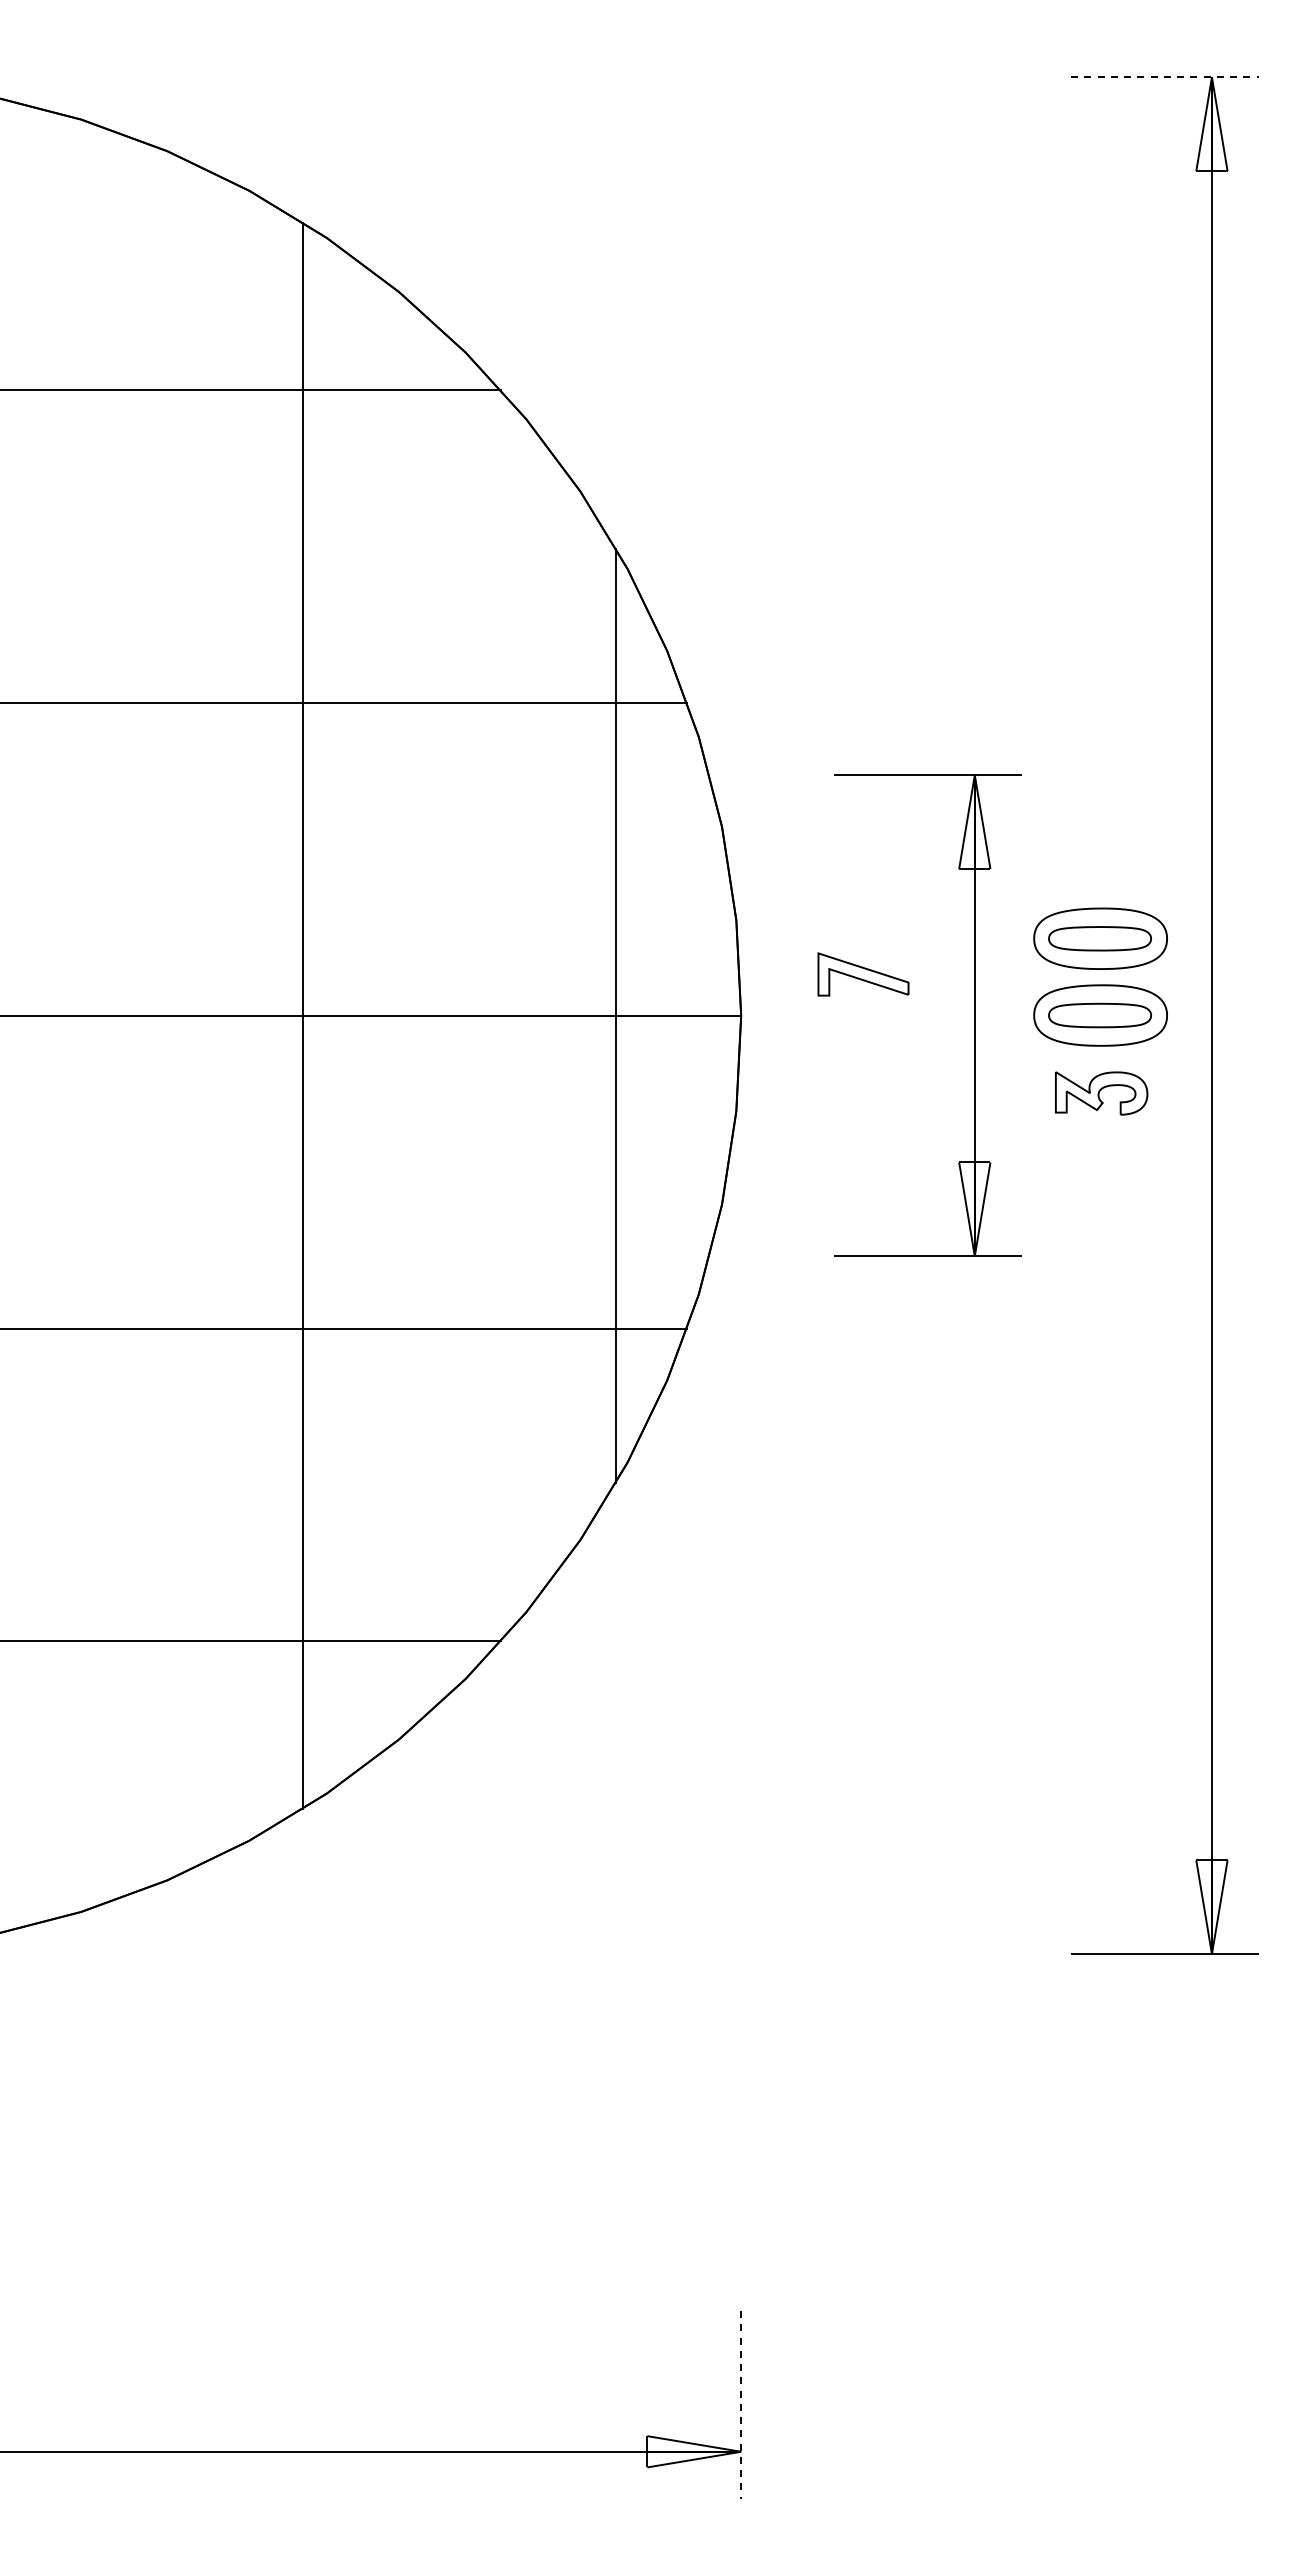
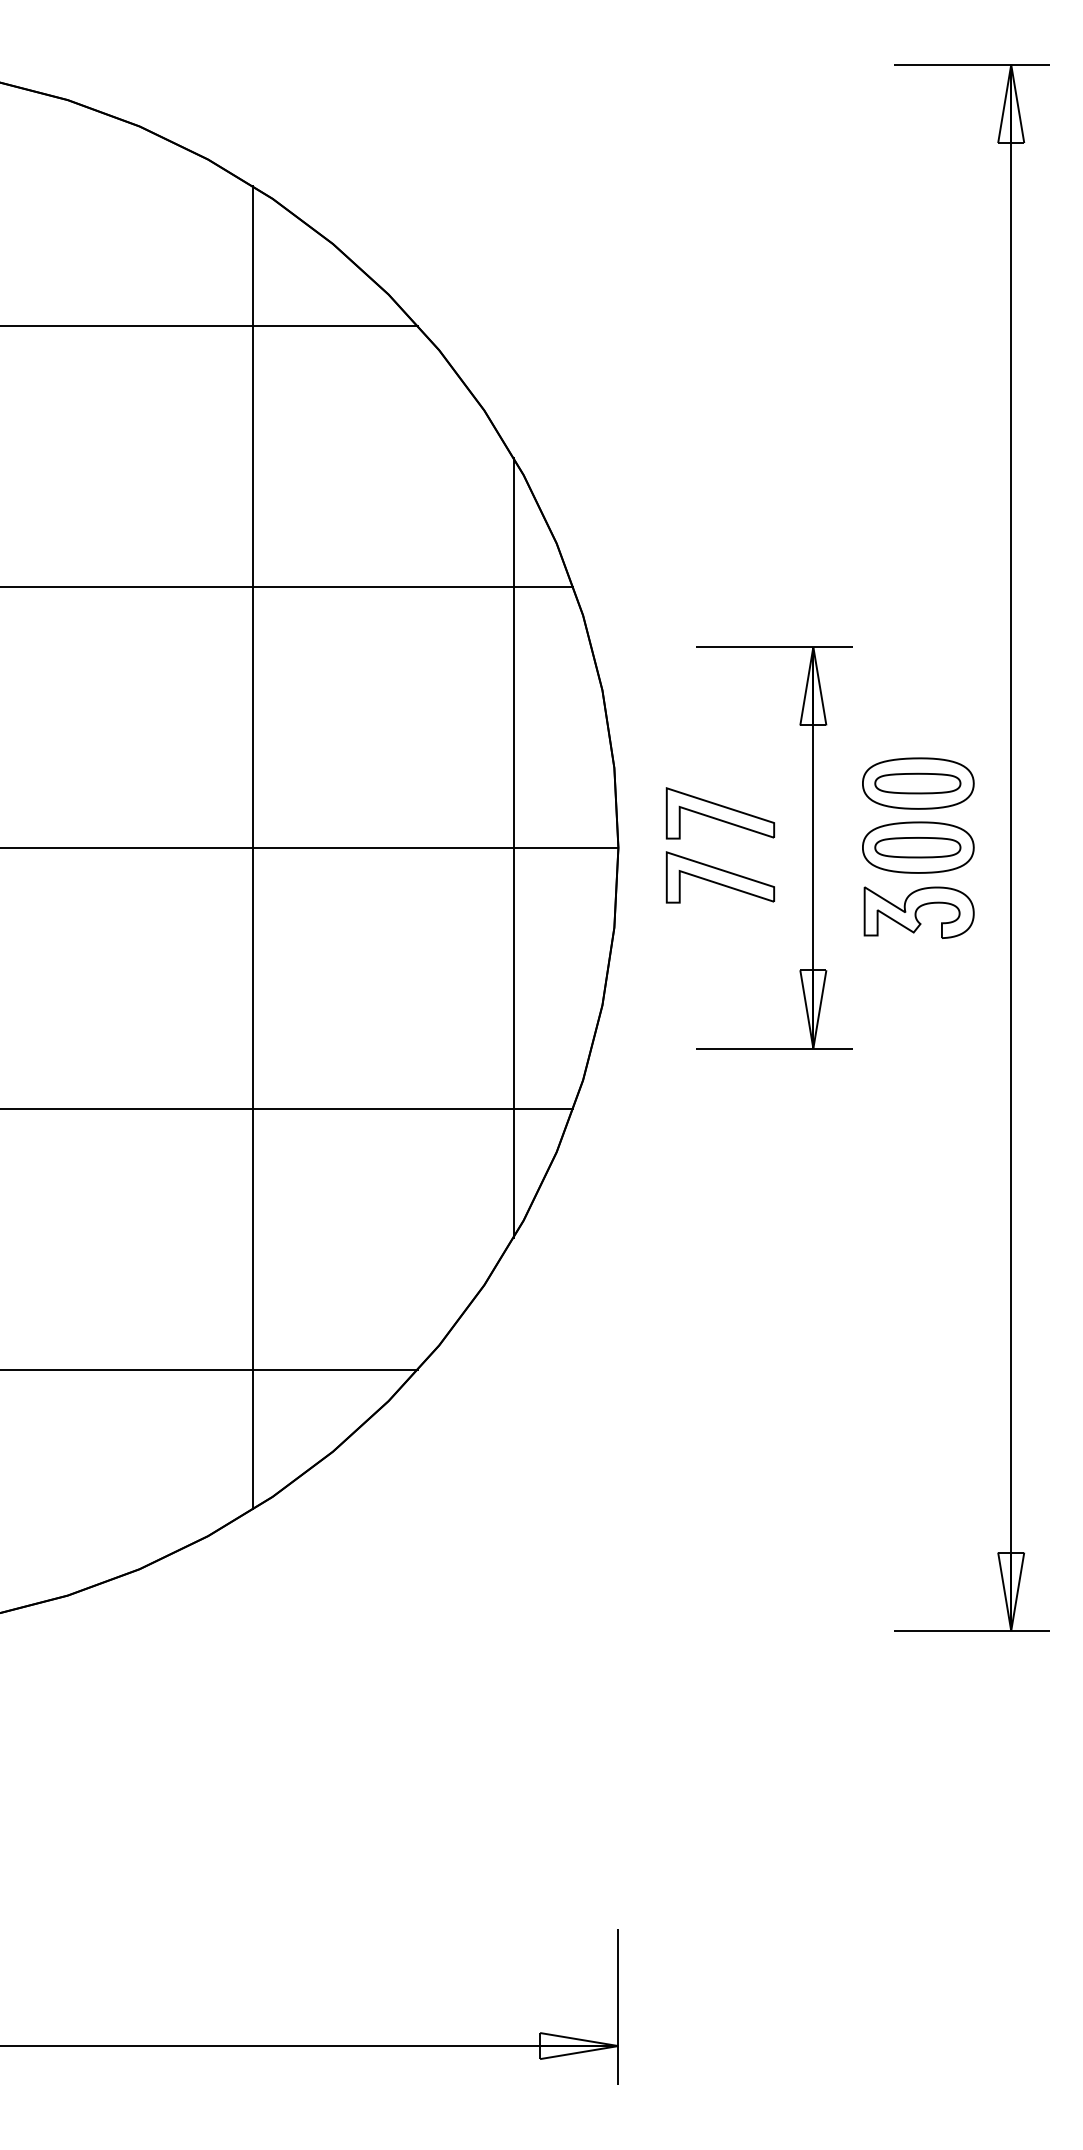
line: (1165, 77) -> (972, 64), dashed -> solid
part: (863, 974) -> (720, 813), size x1.43
part: (863, 1051) -> (720, 877), added
part: (1101, 1093) -> (919, 912), size x1.43
line: (741, 2404) -> (618, 2006), dashed -> solid

